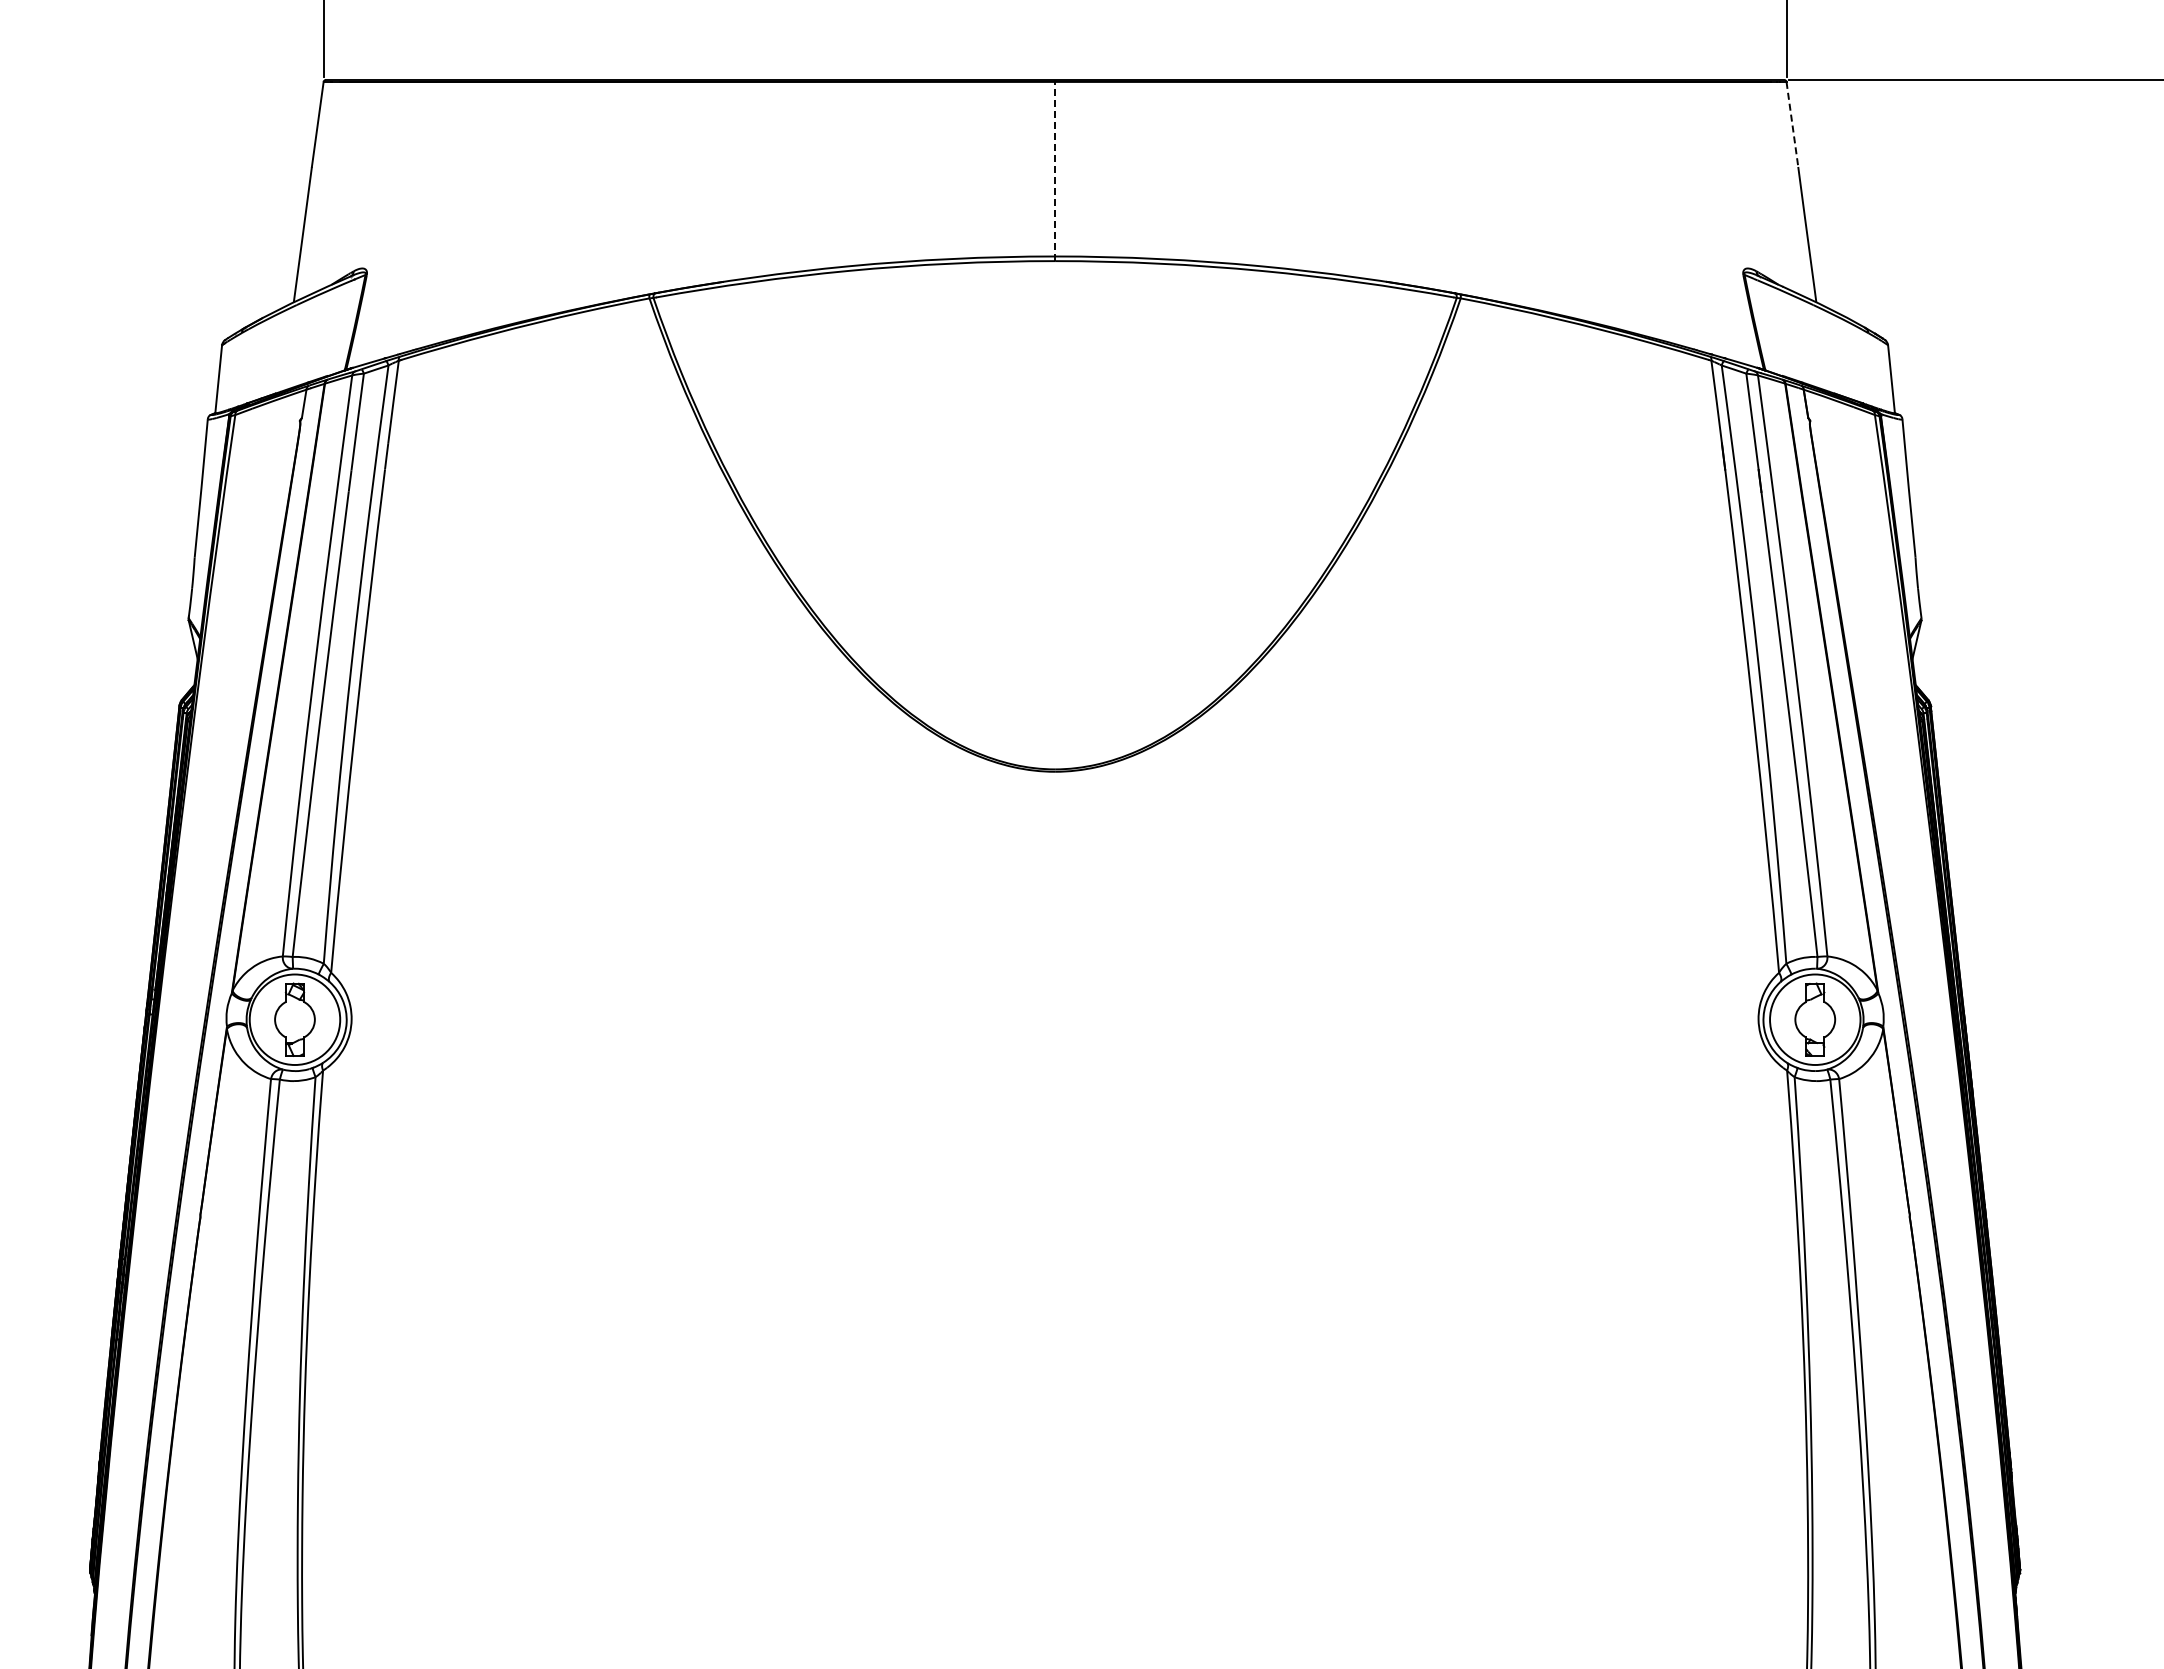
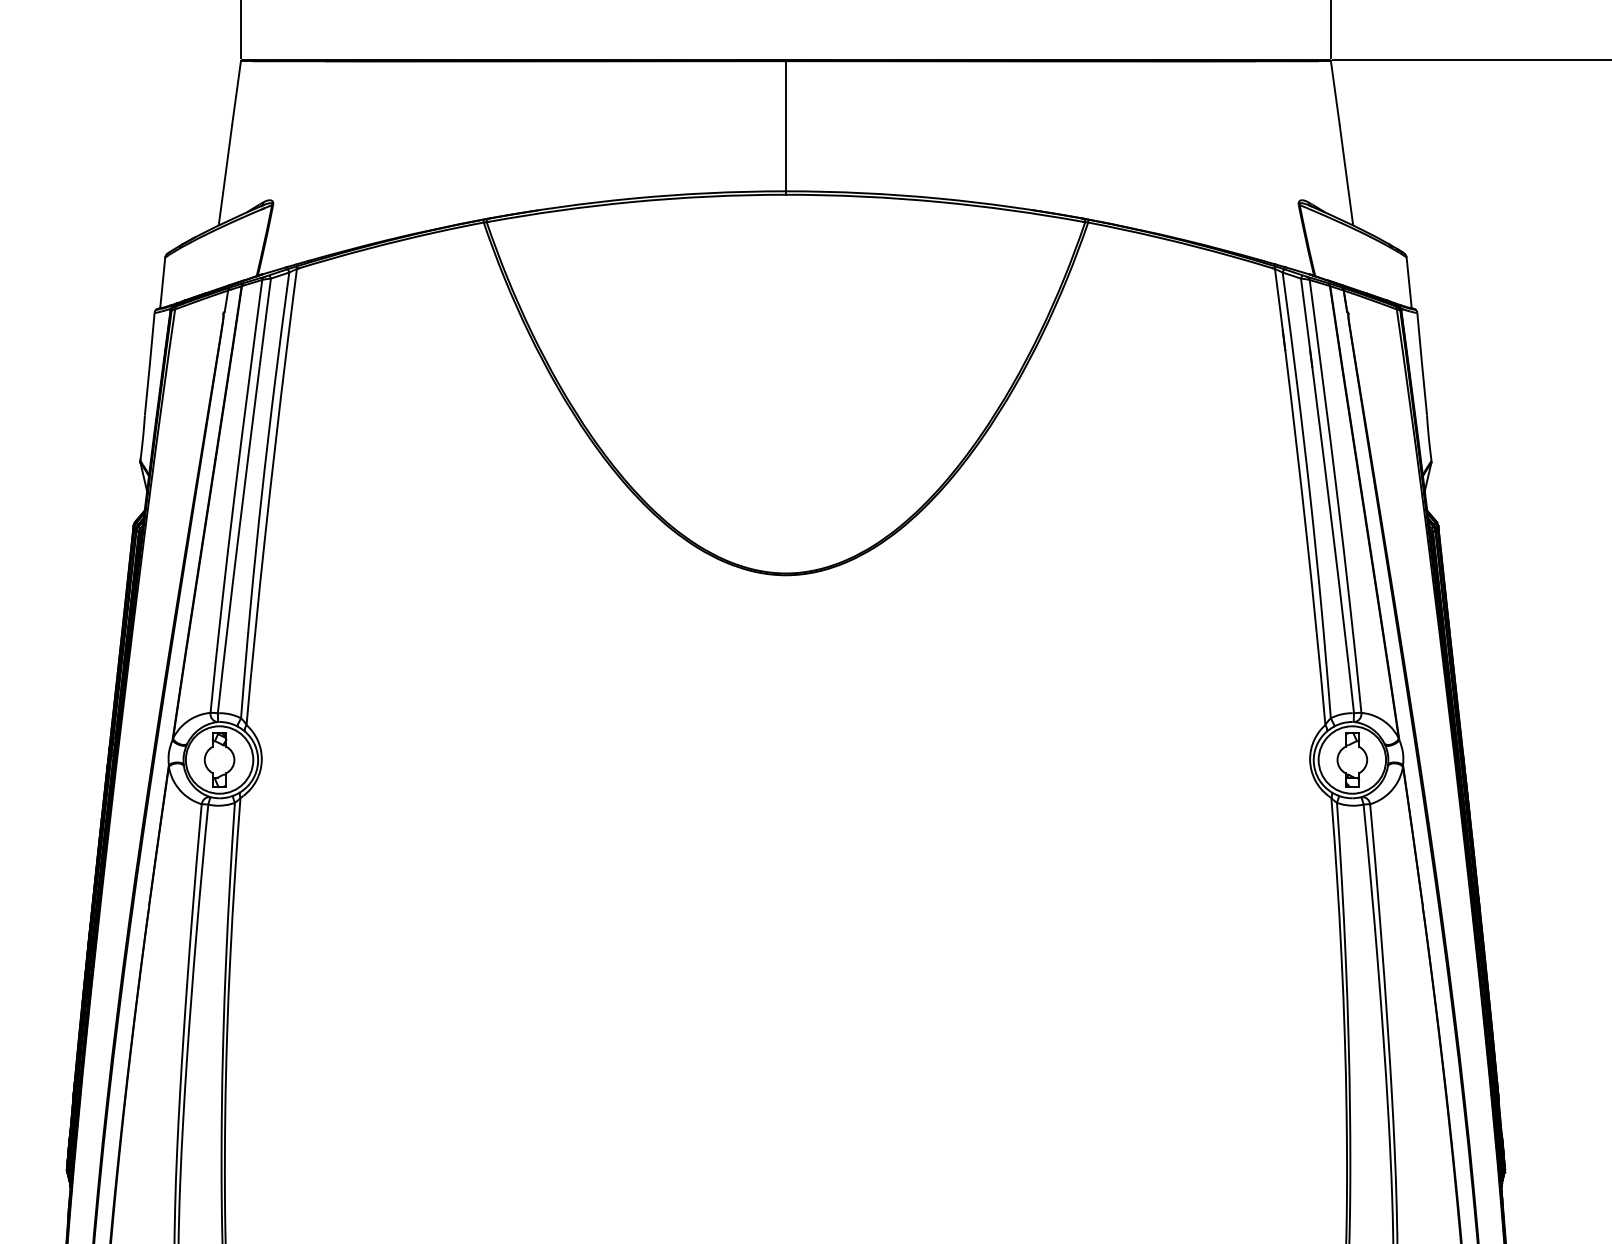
line: (1792, 124) -> (1335, 92), dashed -> solid
line: (1055, 170) -> (786, 127), dashed -> solid

